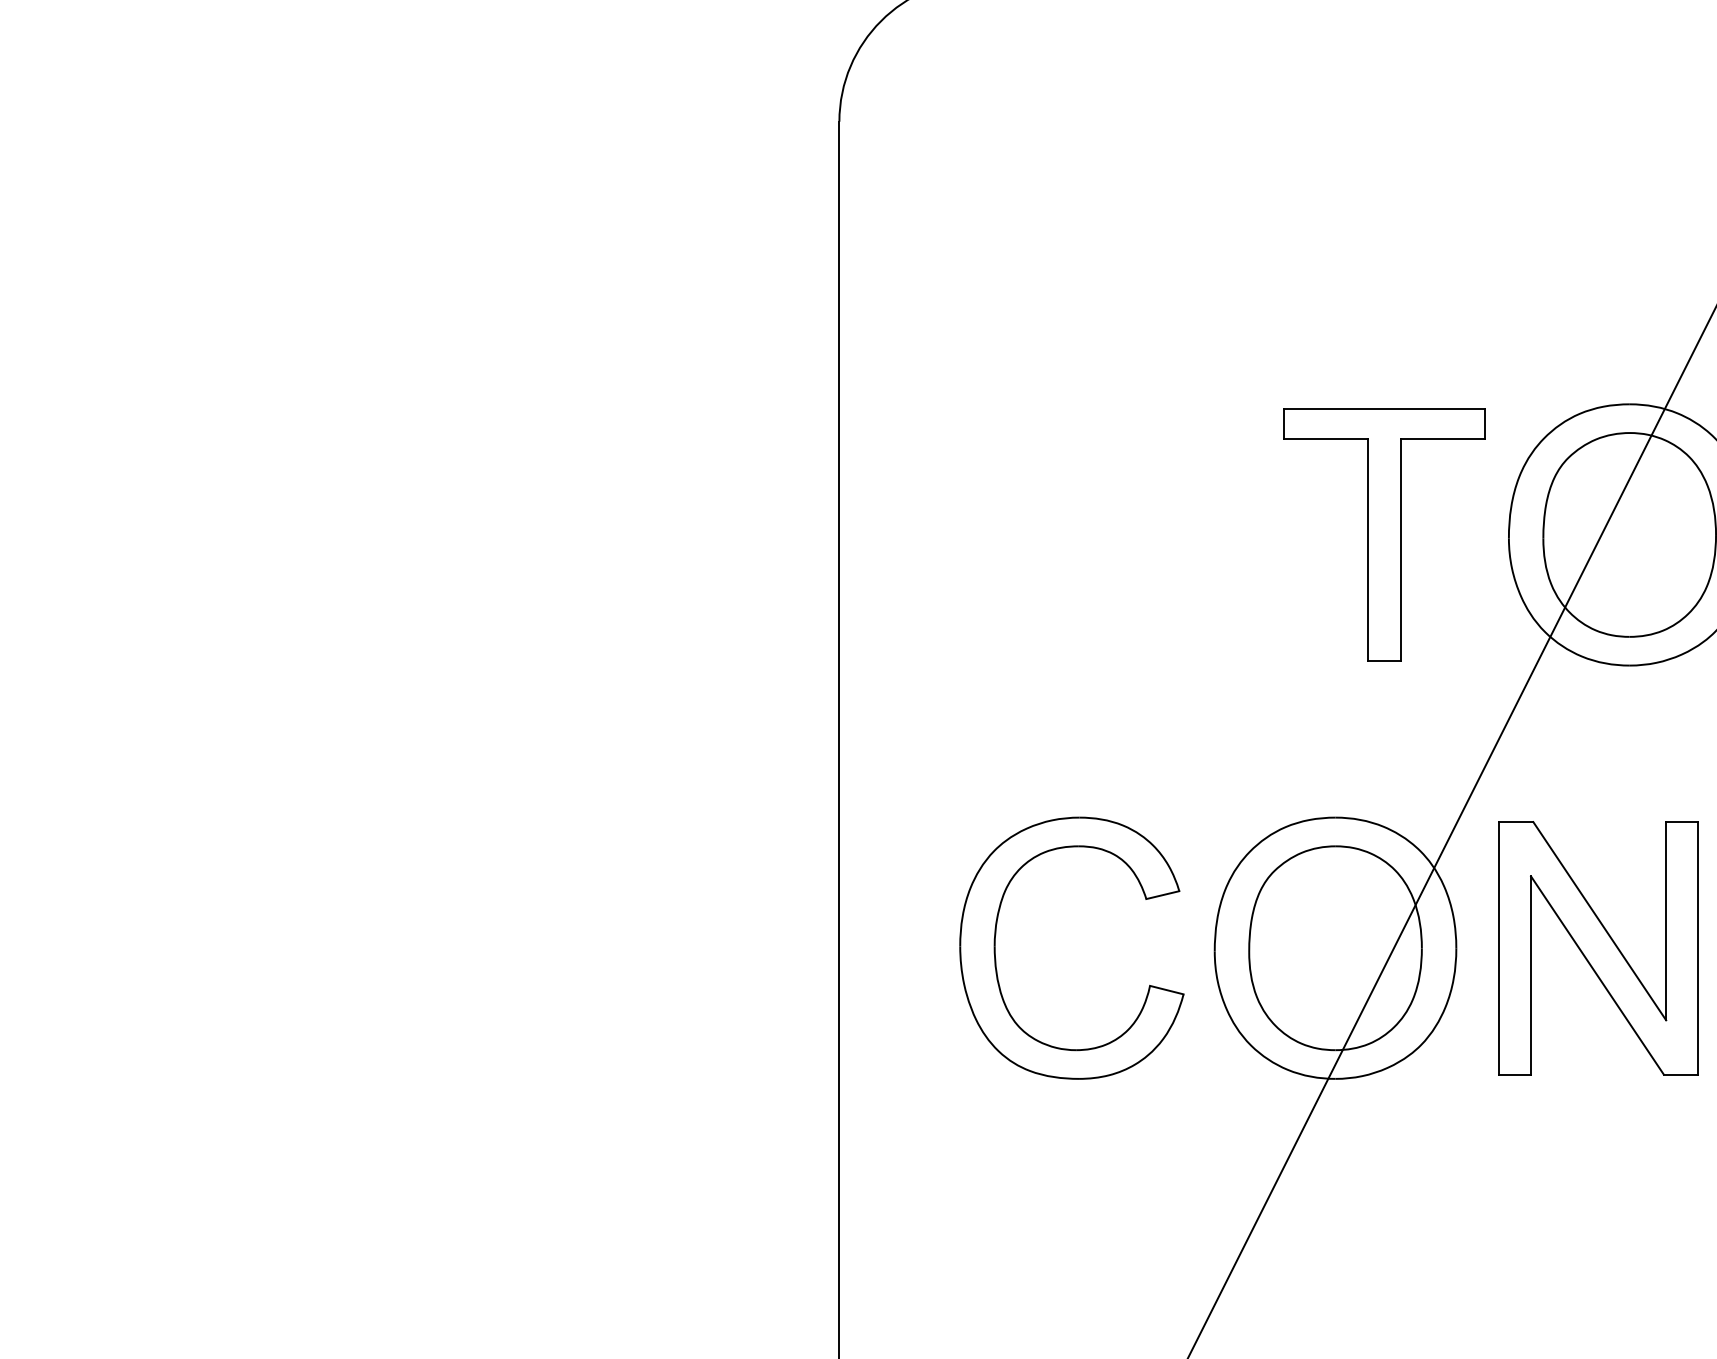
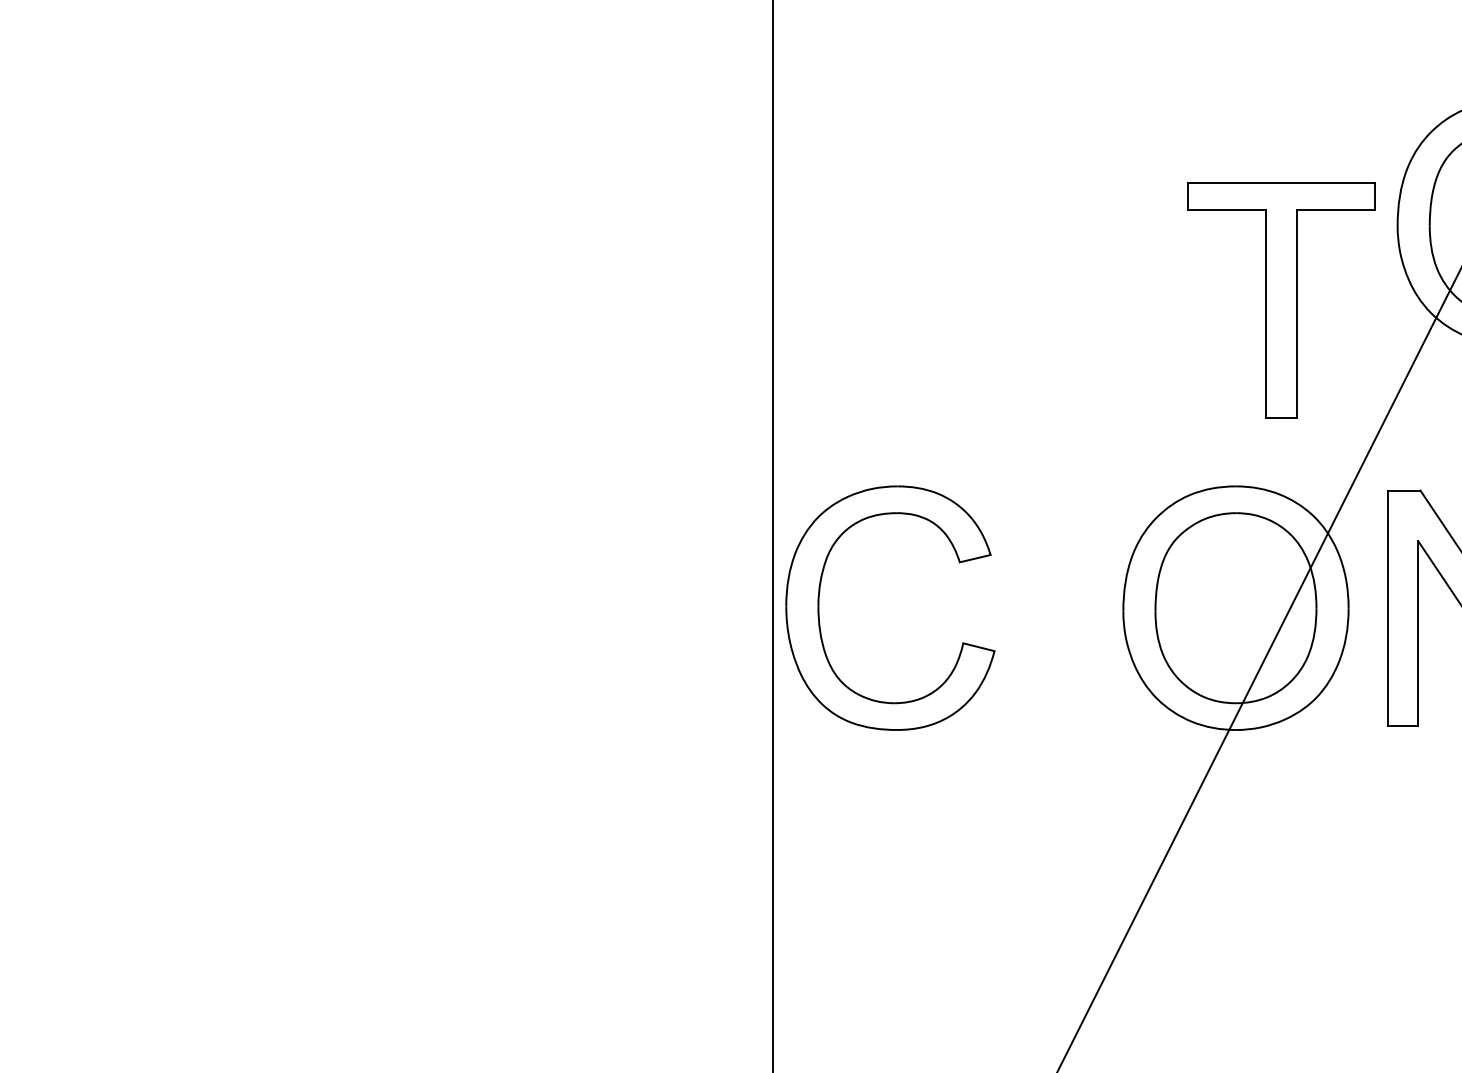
part: (1384, 534) -> (1281, 299), moved
part: (996, 959) -> (820, 618), moved

